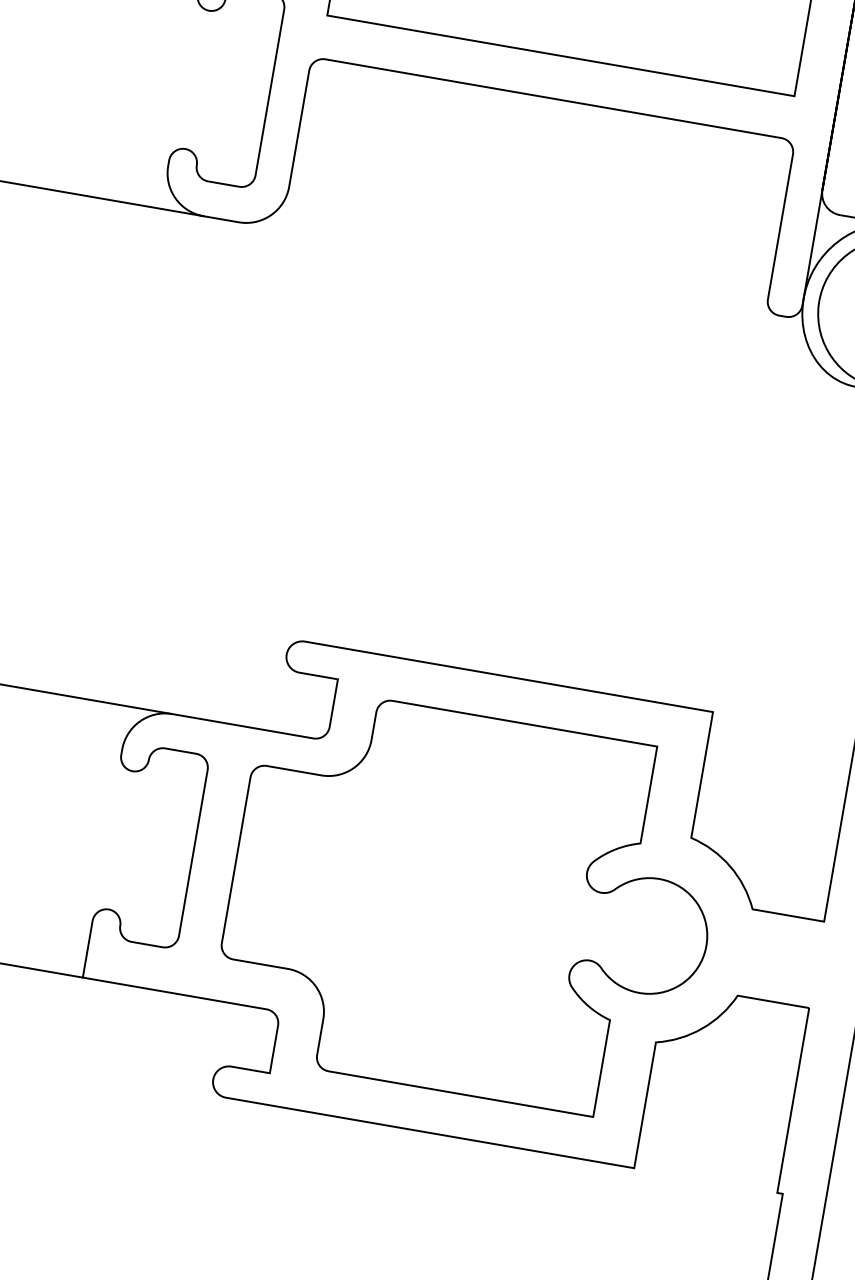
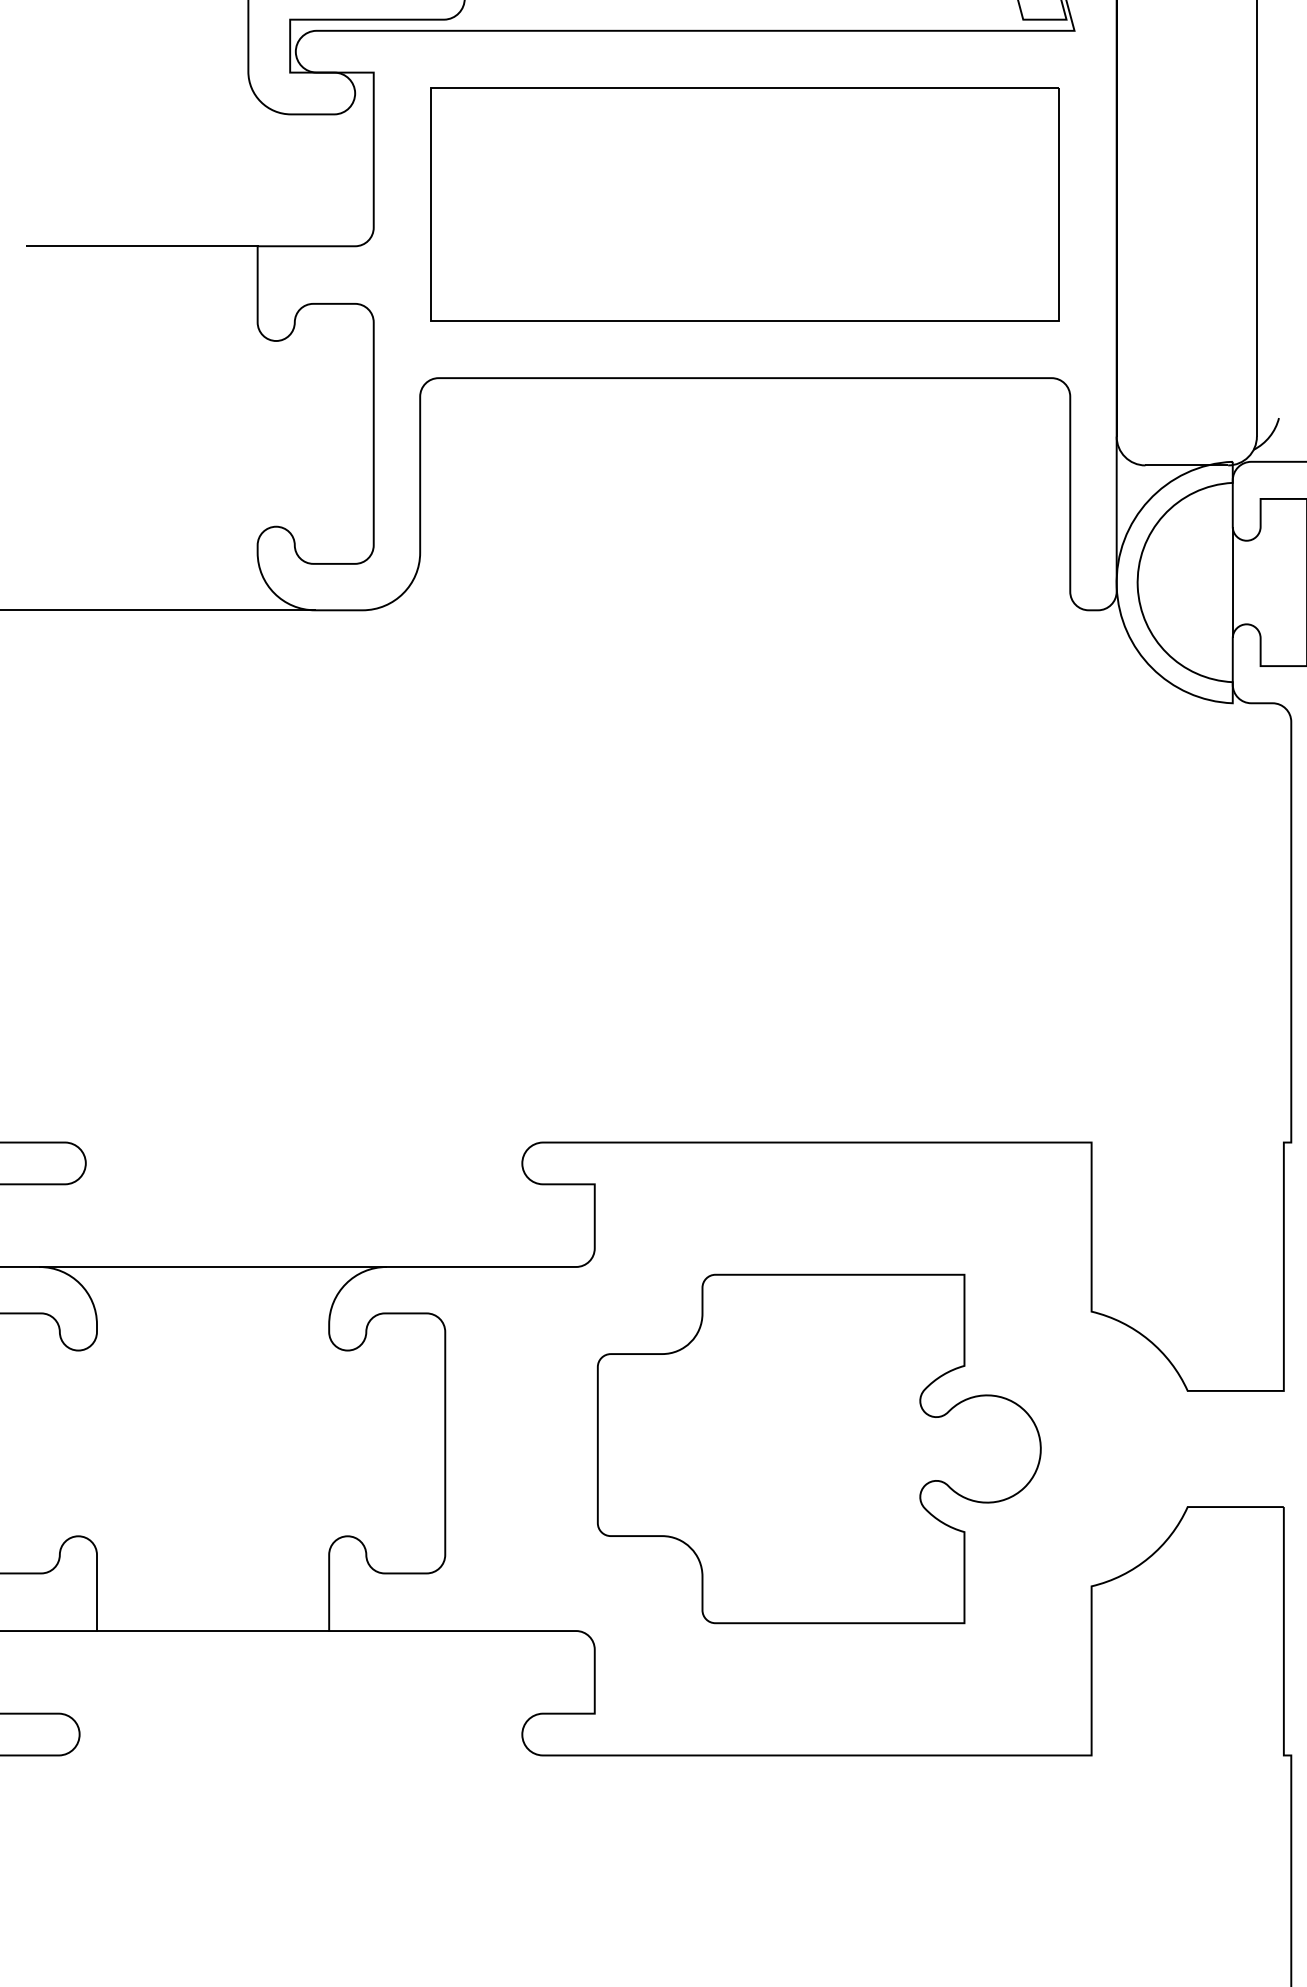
part: (471, 904) -> (819, 1448), size x0.7

